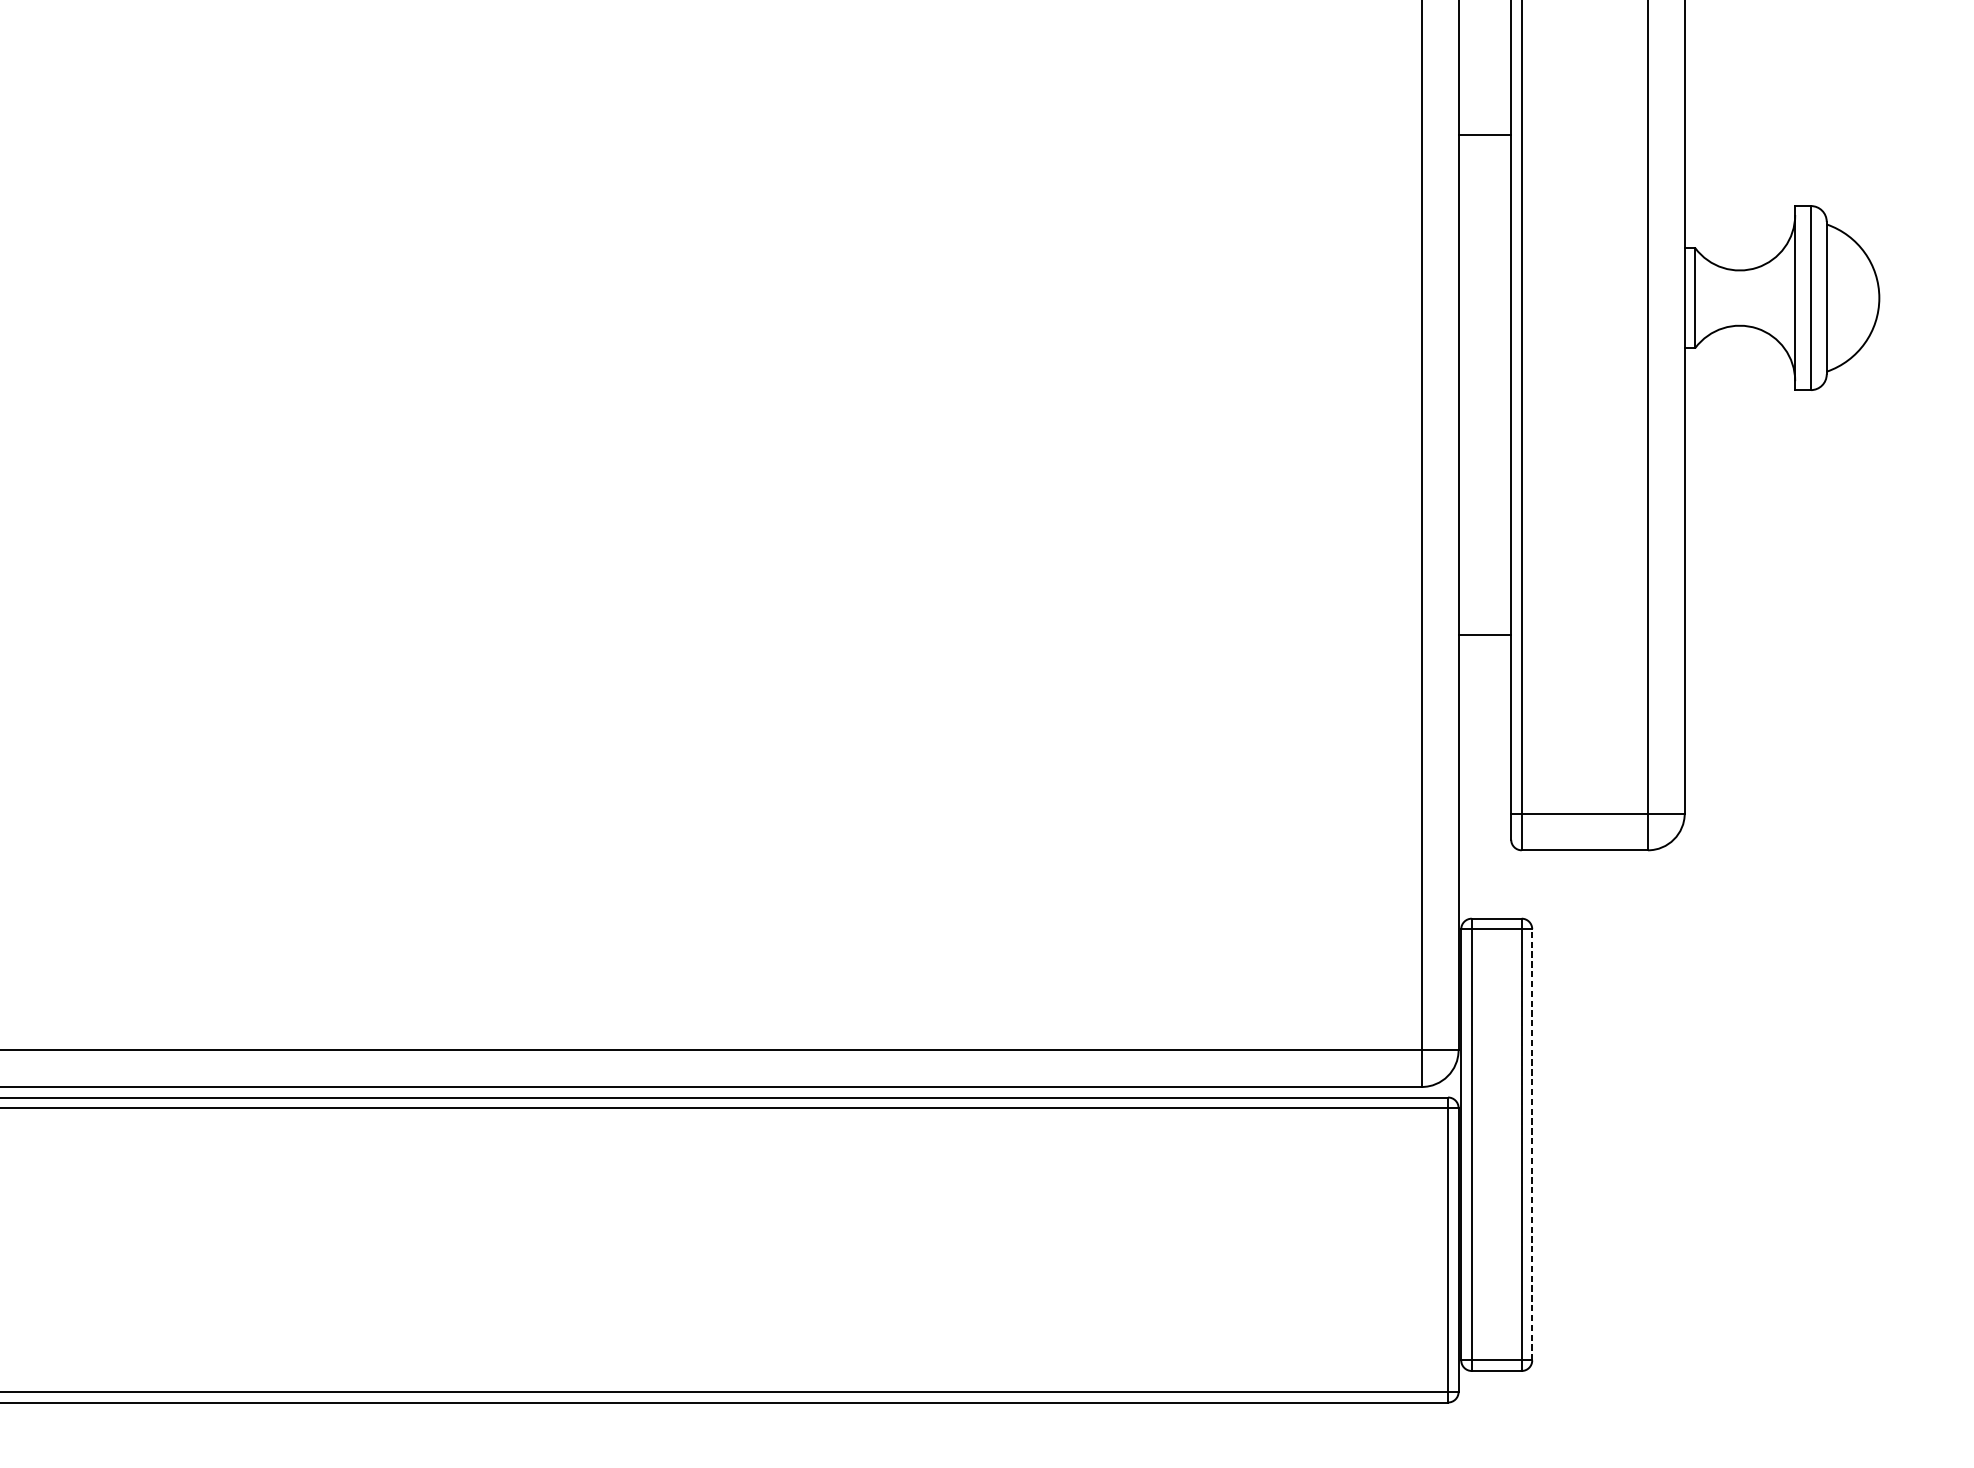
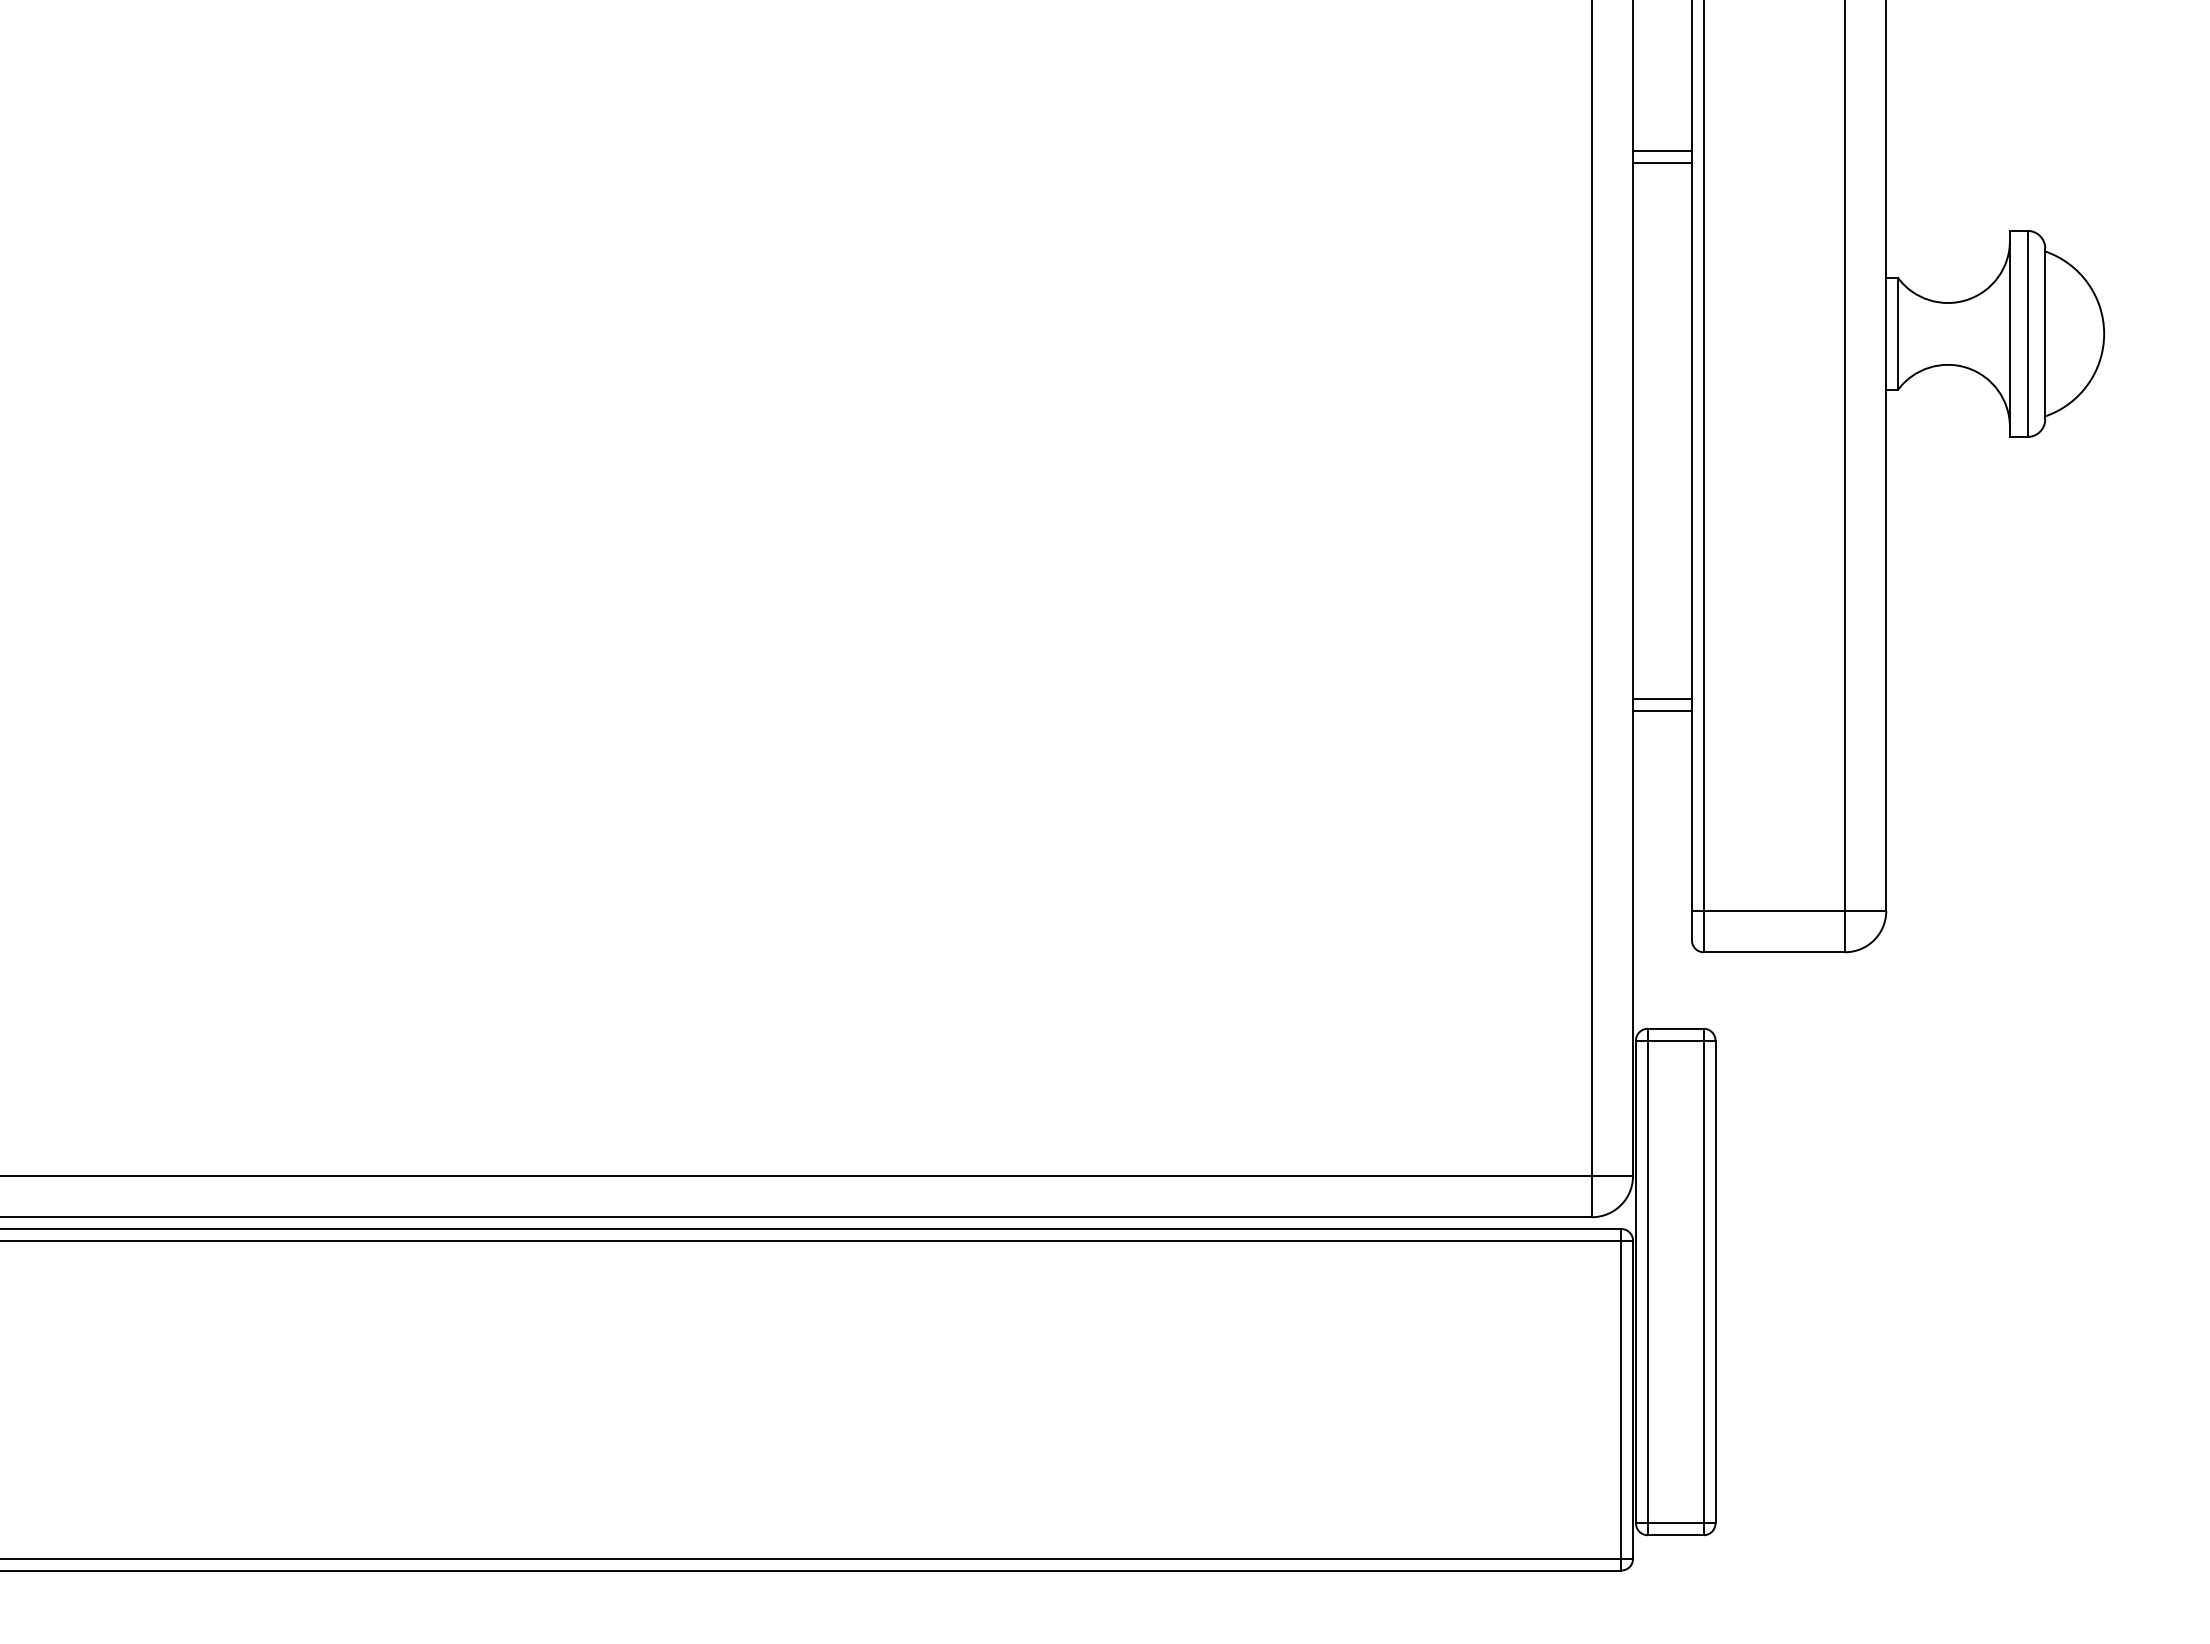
line: (1484, 145) -> (1662, 163), added
line: (1484, 624) -> (1662, 699), added
line: (1532, 1144) -> (1715, 1281), dashed -> solid

